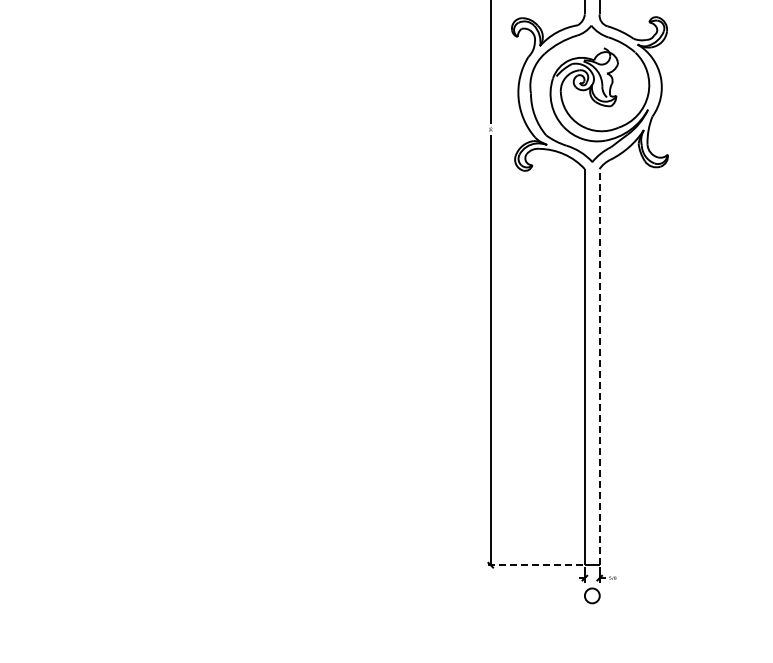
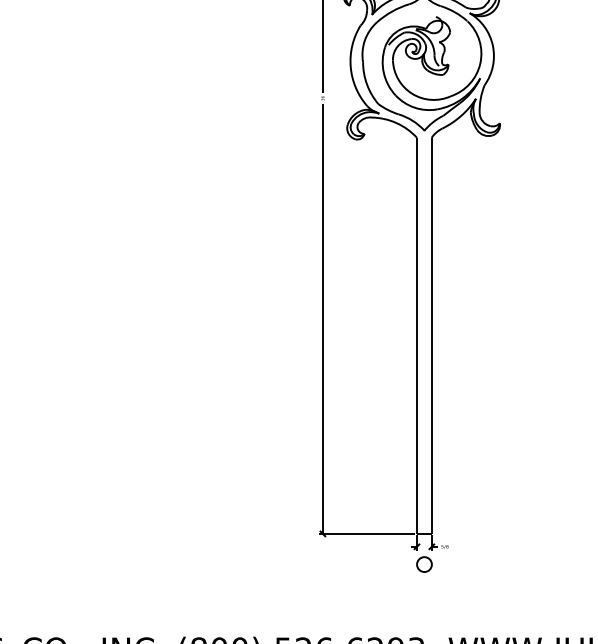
line: (599, 366) -> (431, 335), dashed -> solid
line: (534, 565) -> (366, 534), dashed -> solid

